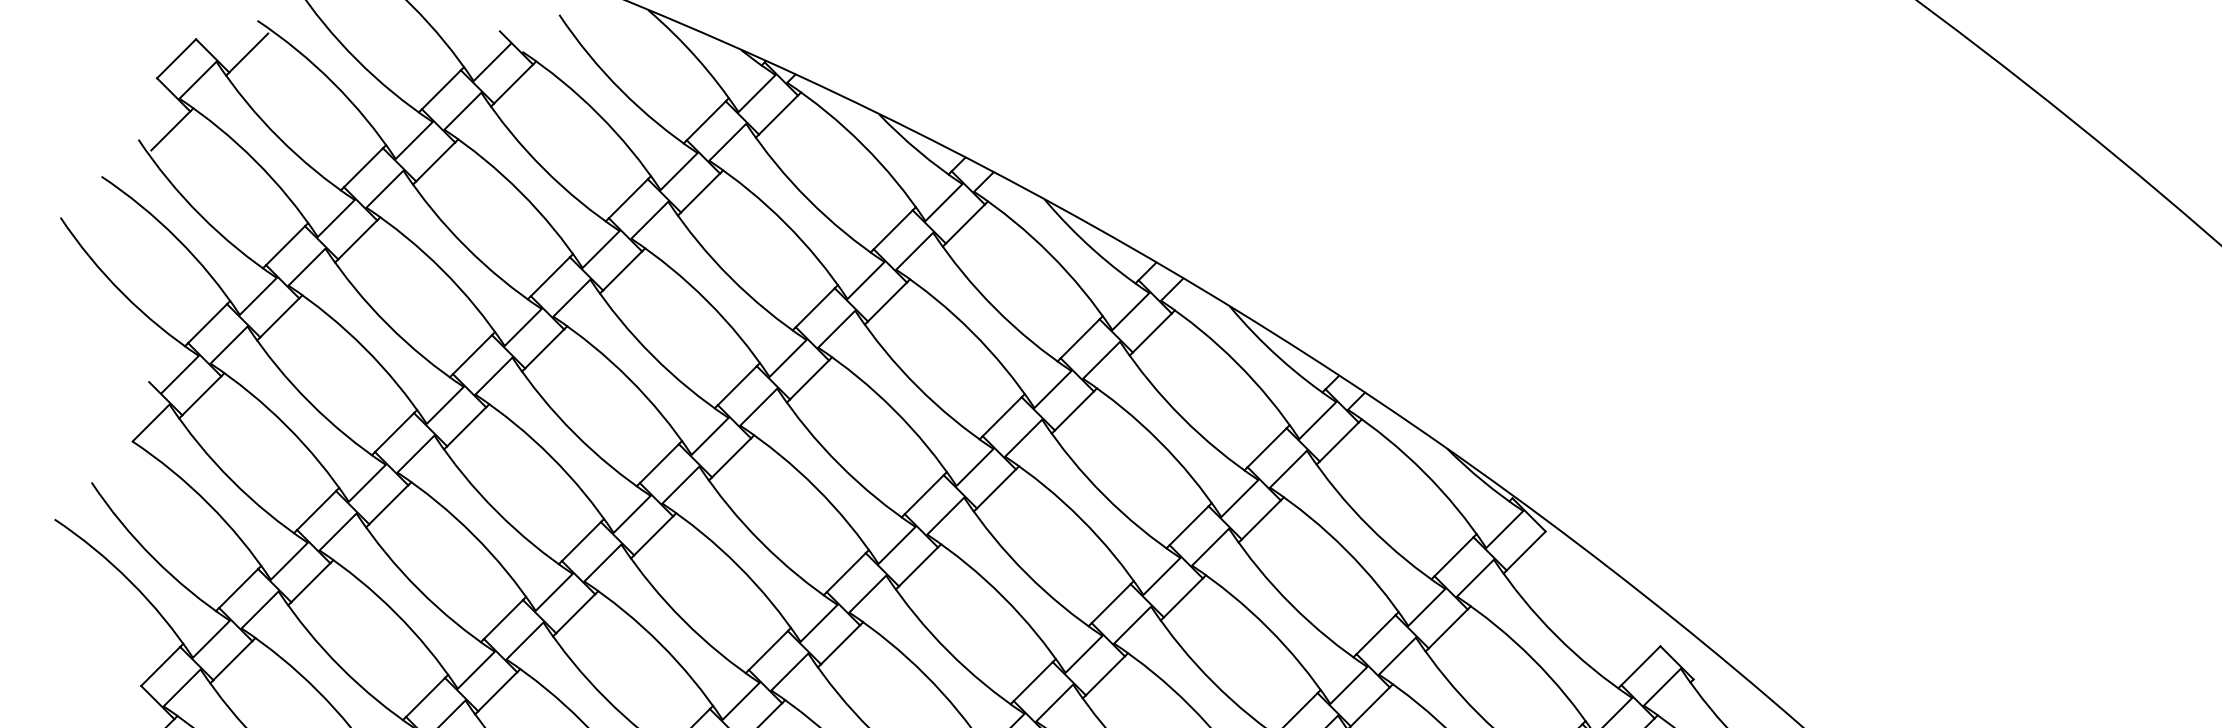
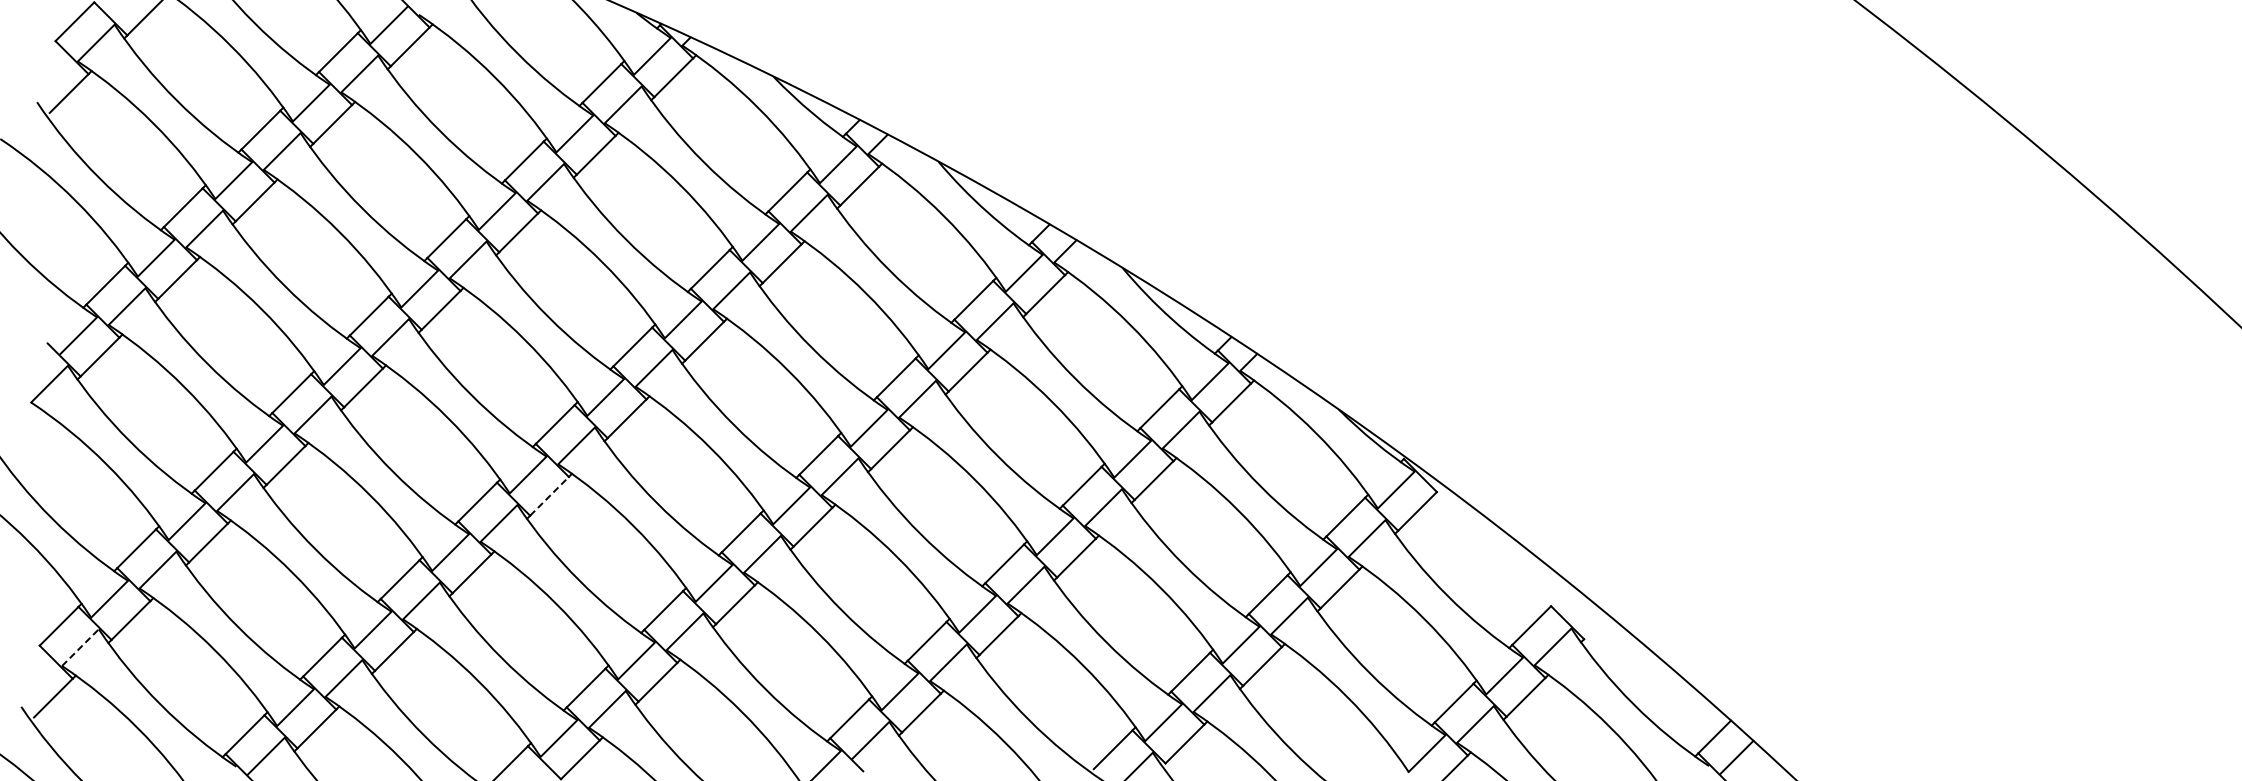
line: (653, 535) -> (549, 496), solid -> dashed
line: (182, 687) -> (80, 647), solid -> dashed

